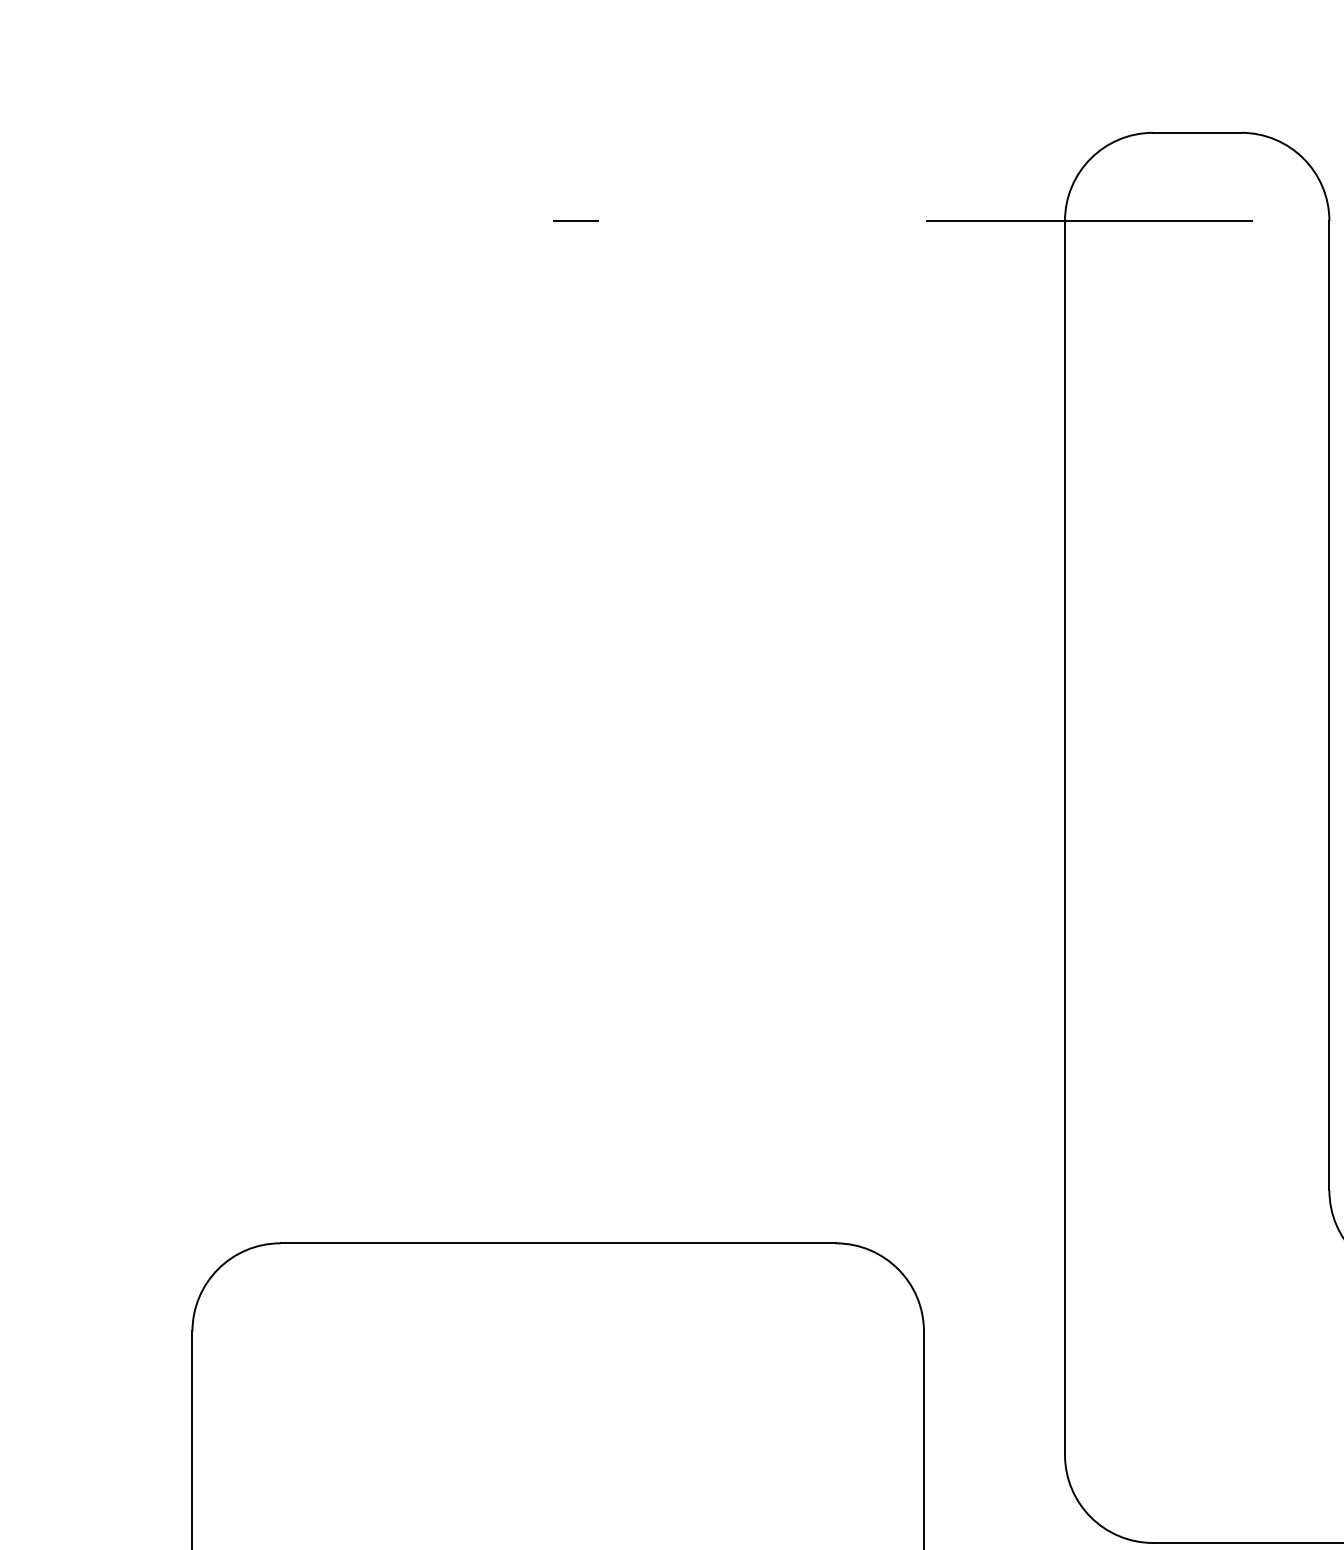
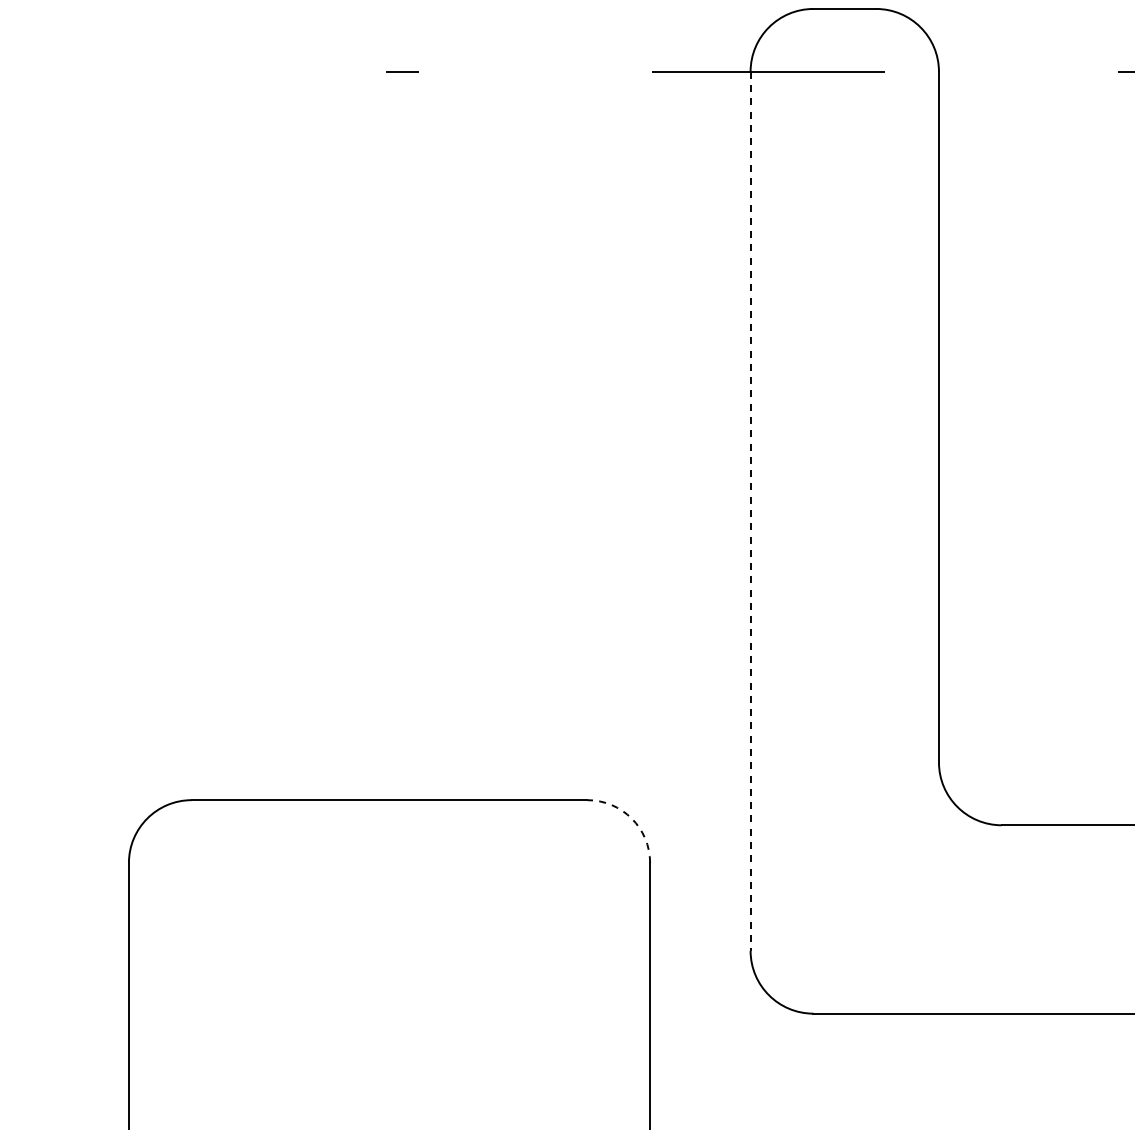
line: (1064, 838) -> (750, 511), solid -> dashed
arc: (897, 1269) -> (631, 818), solid -> dashed

